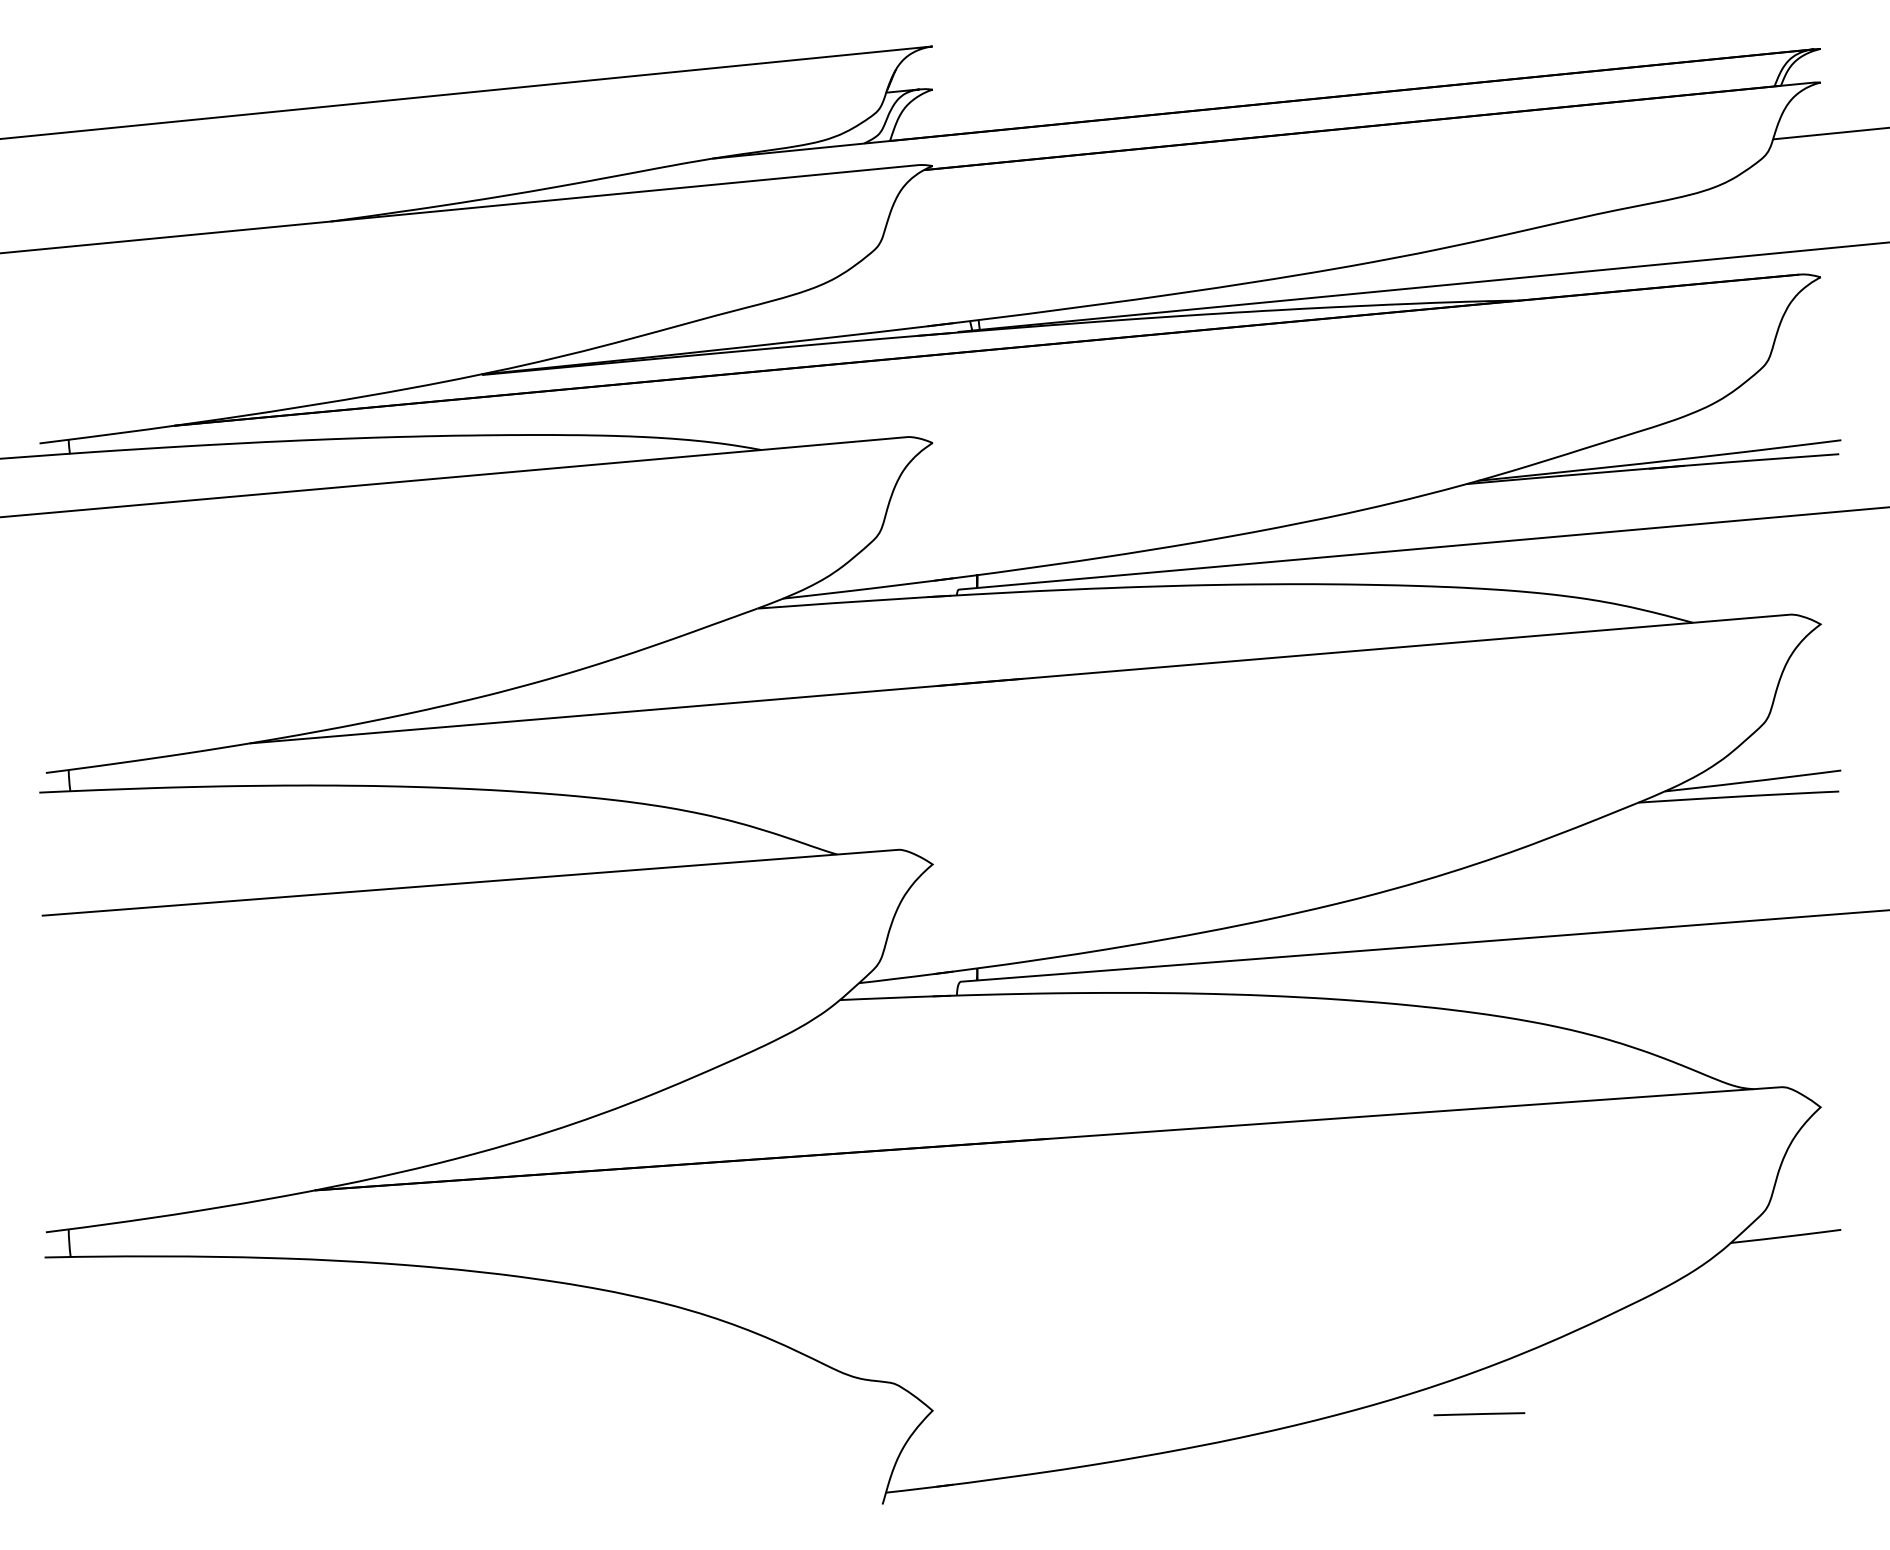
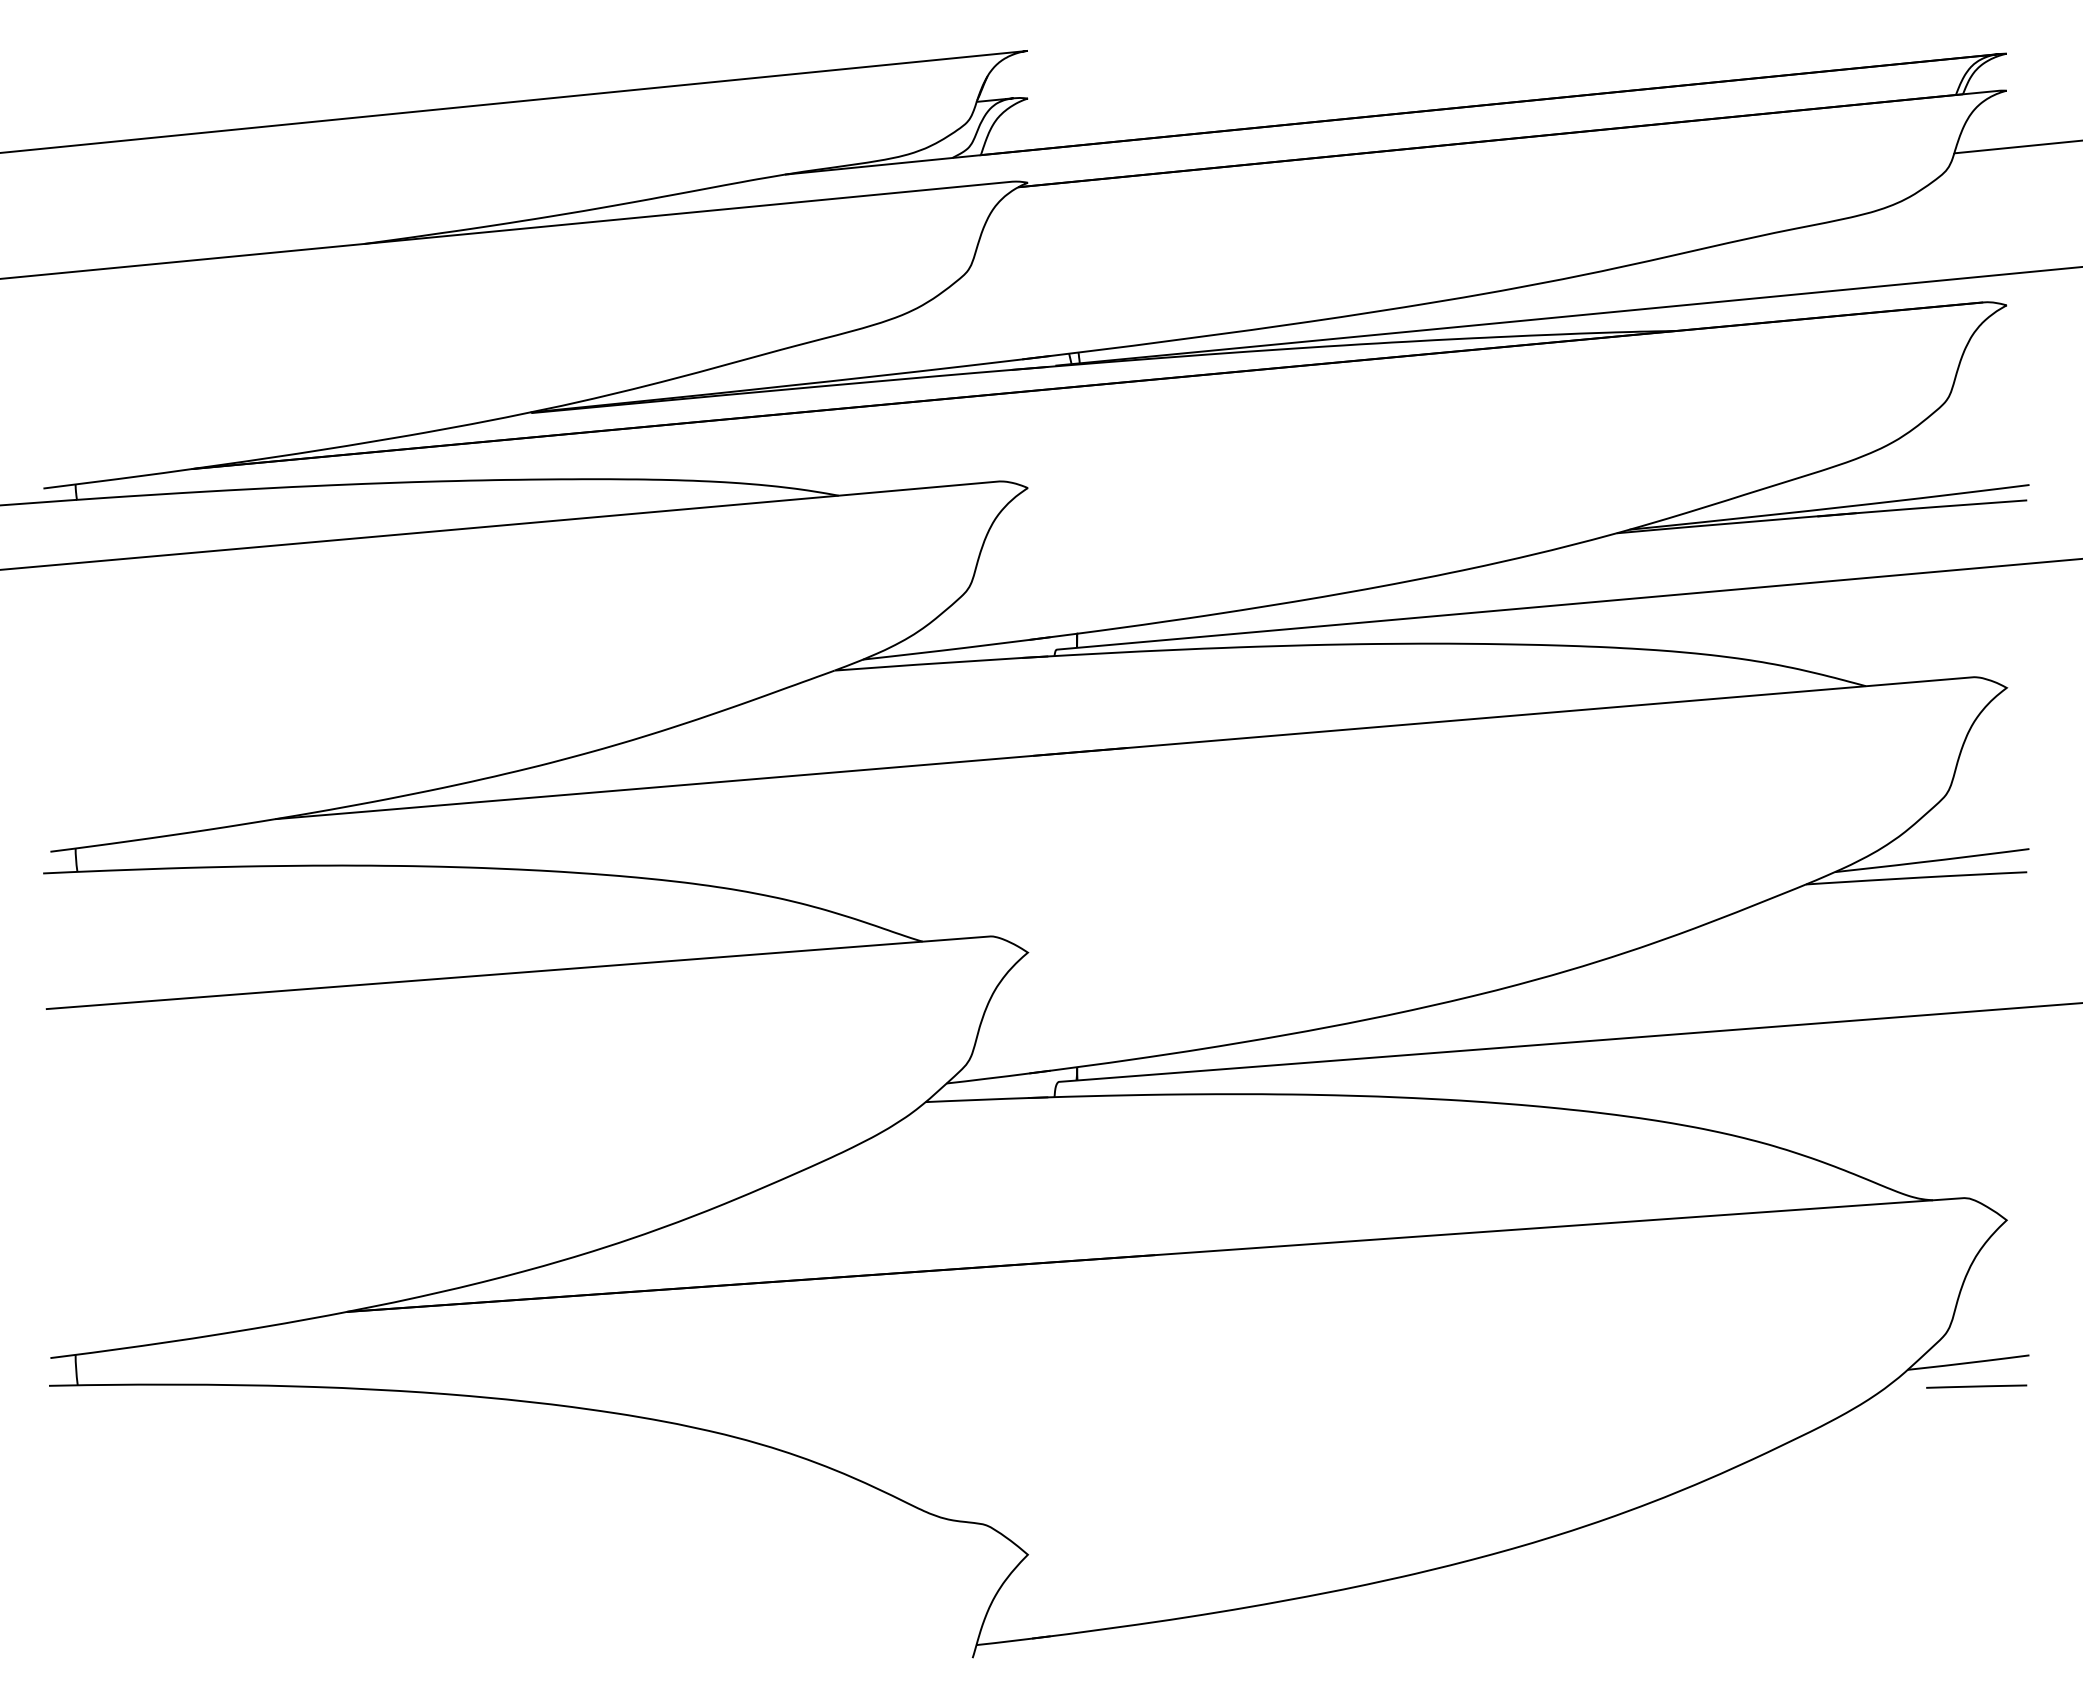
line: (1479, 1414) -> (1976, 1386), moved

